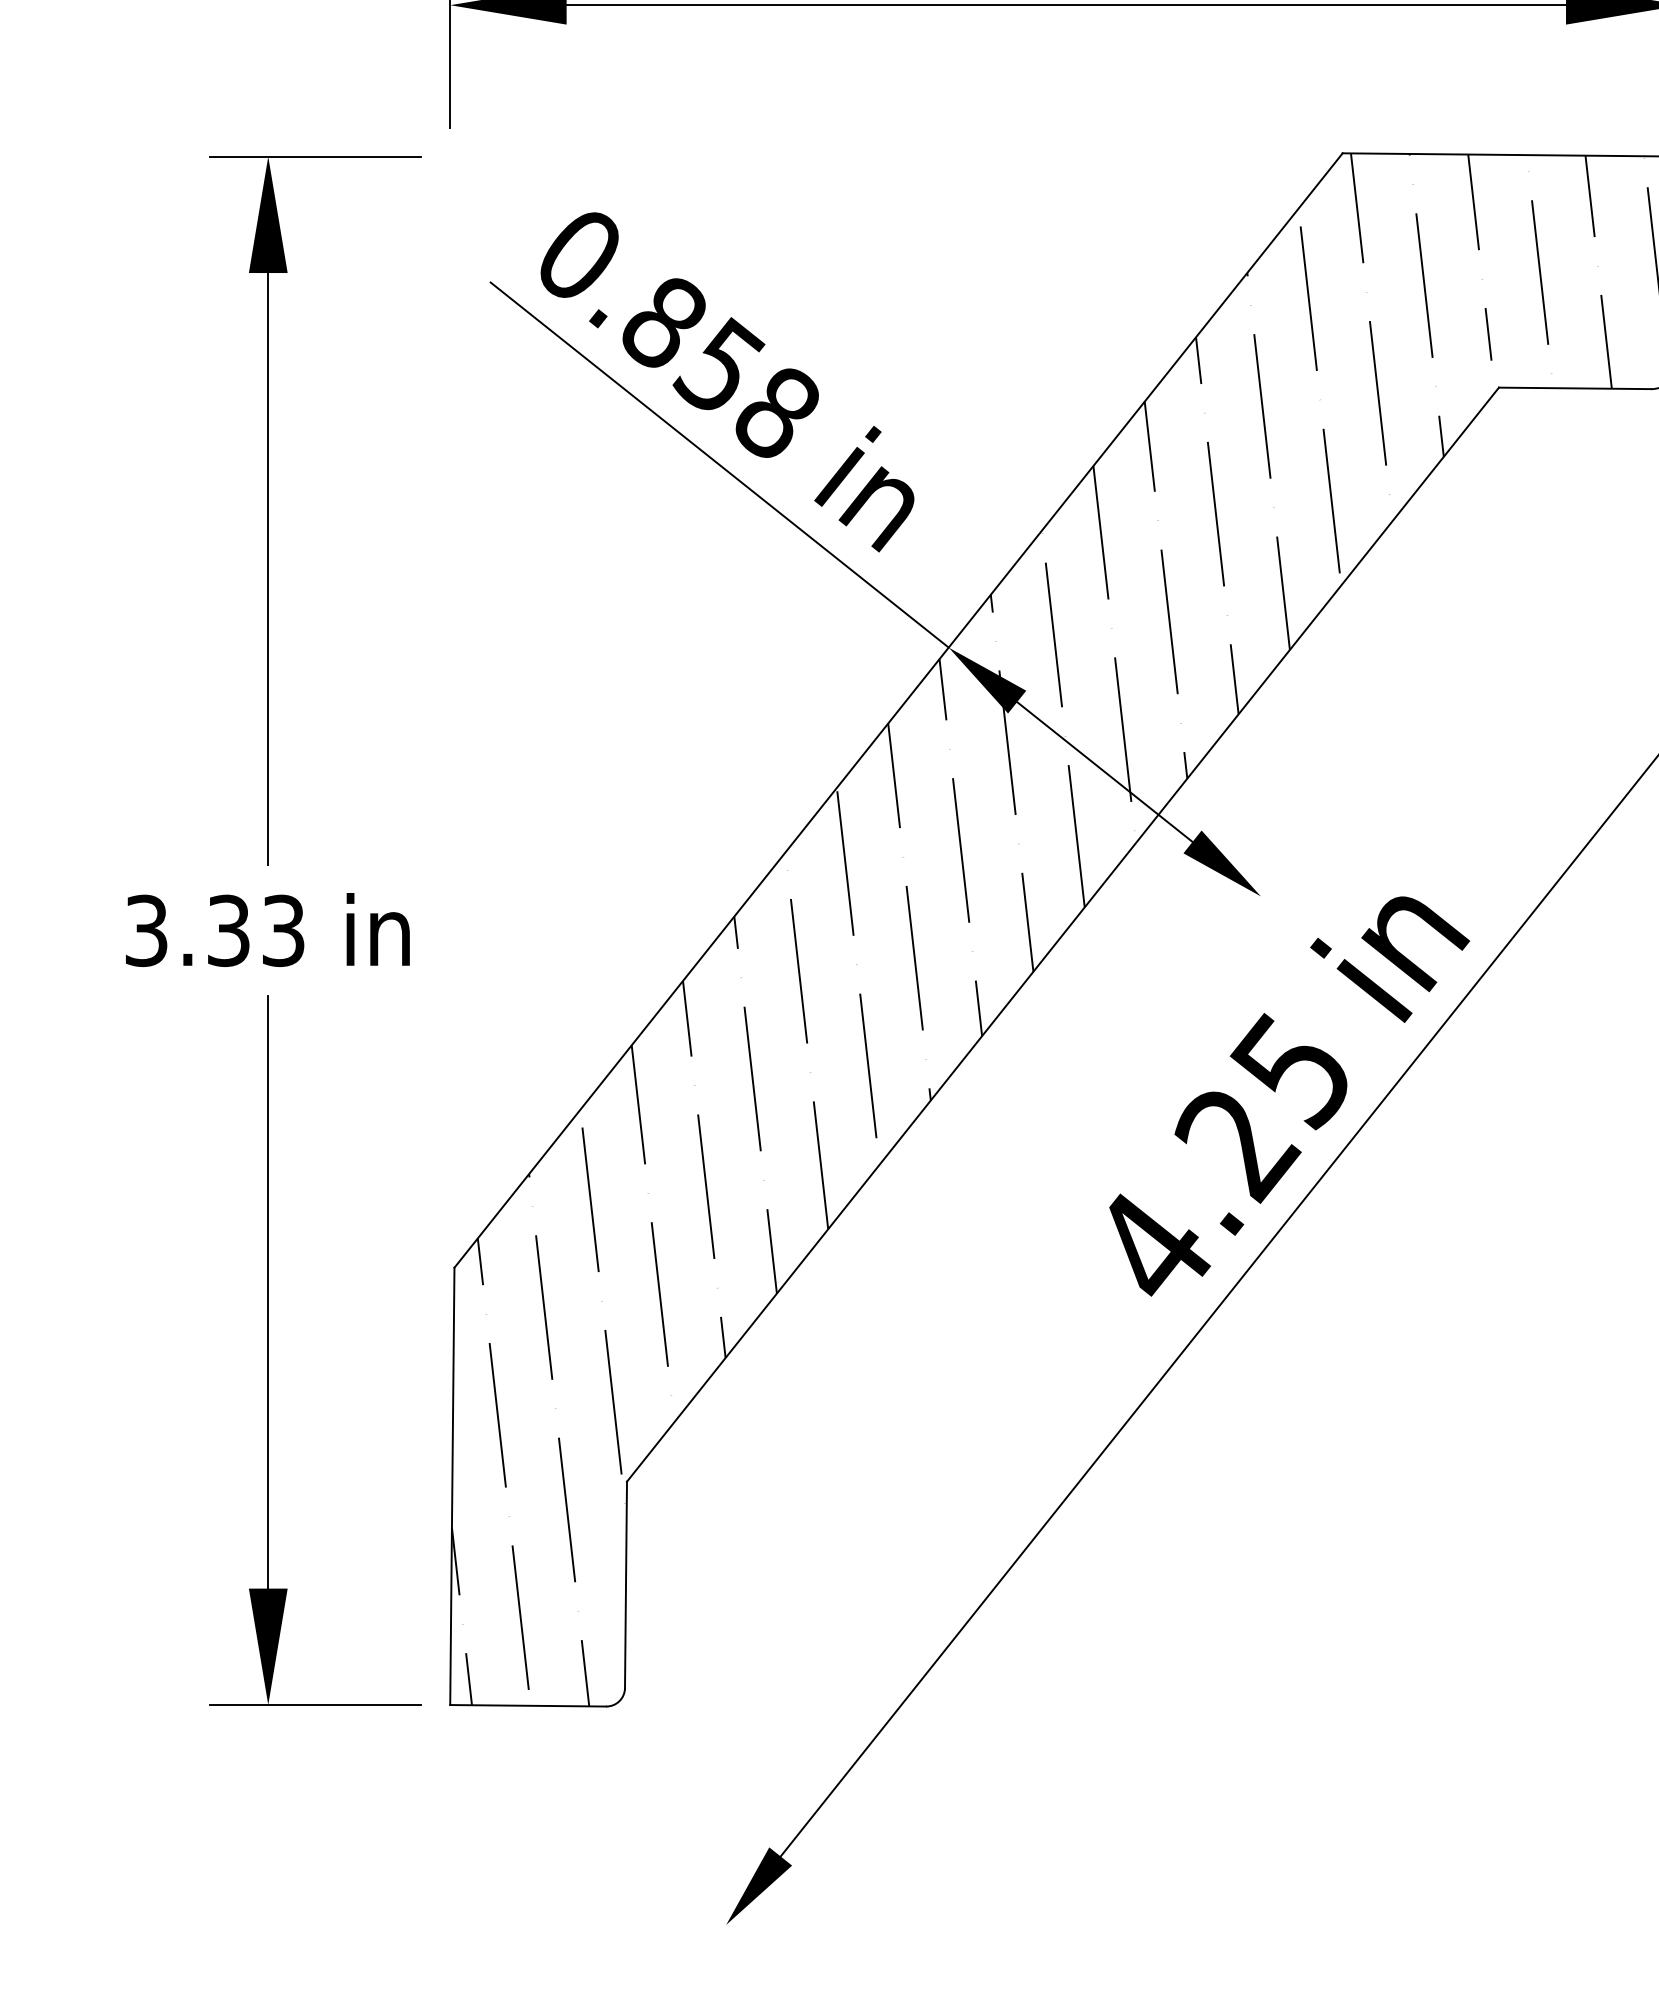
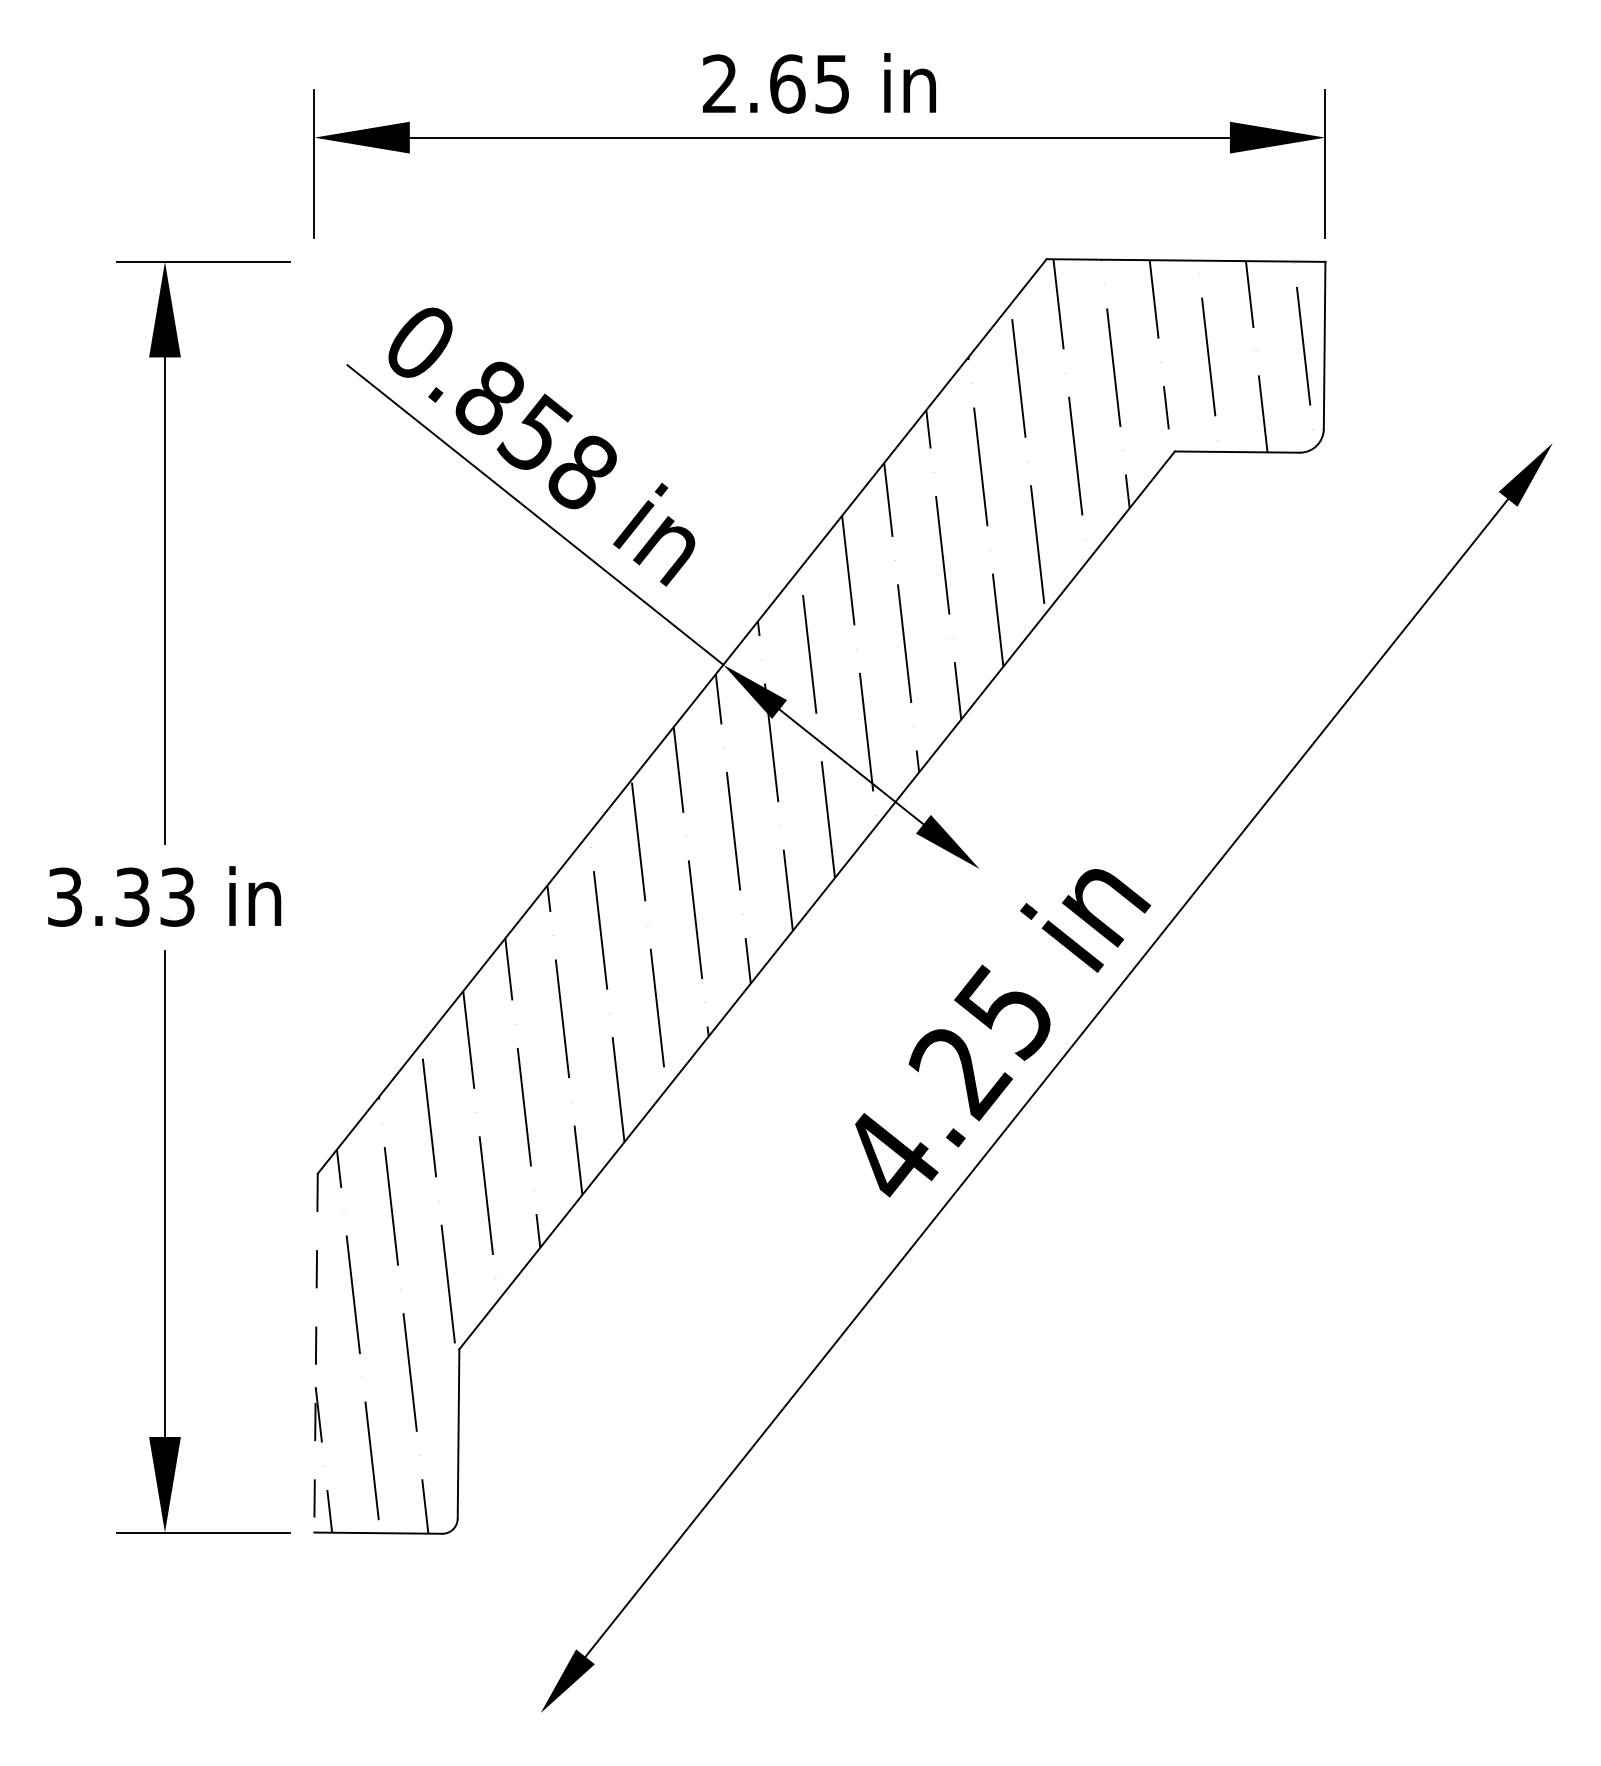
line: (452, 1486) -> (316, 1353), solid -> dashed

